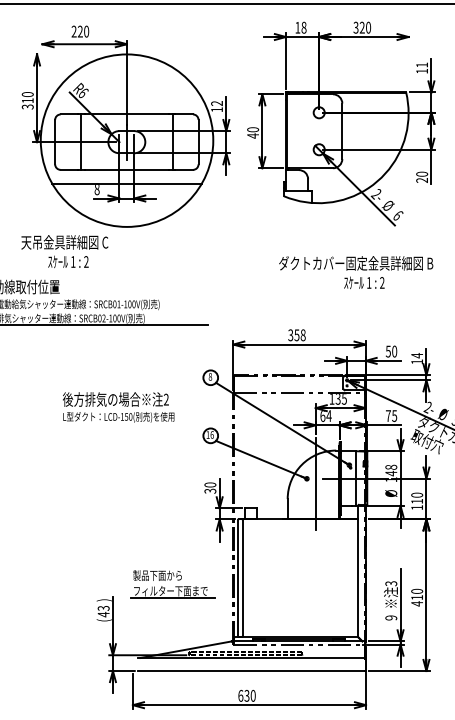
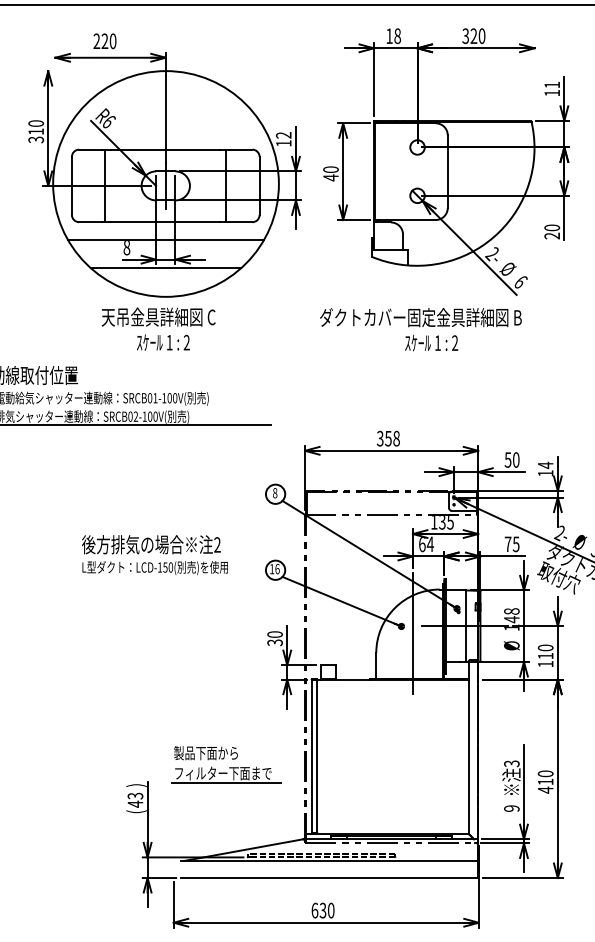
line: (126, 205) -> (165, 268), added
text: (64, 251) -> (158, 328), moved
text: (355, 272) -> (420, 329), moved
text: (118, 407) -> (154, 555), moved

